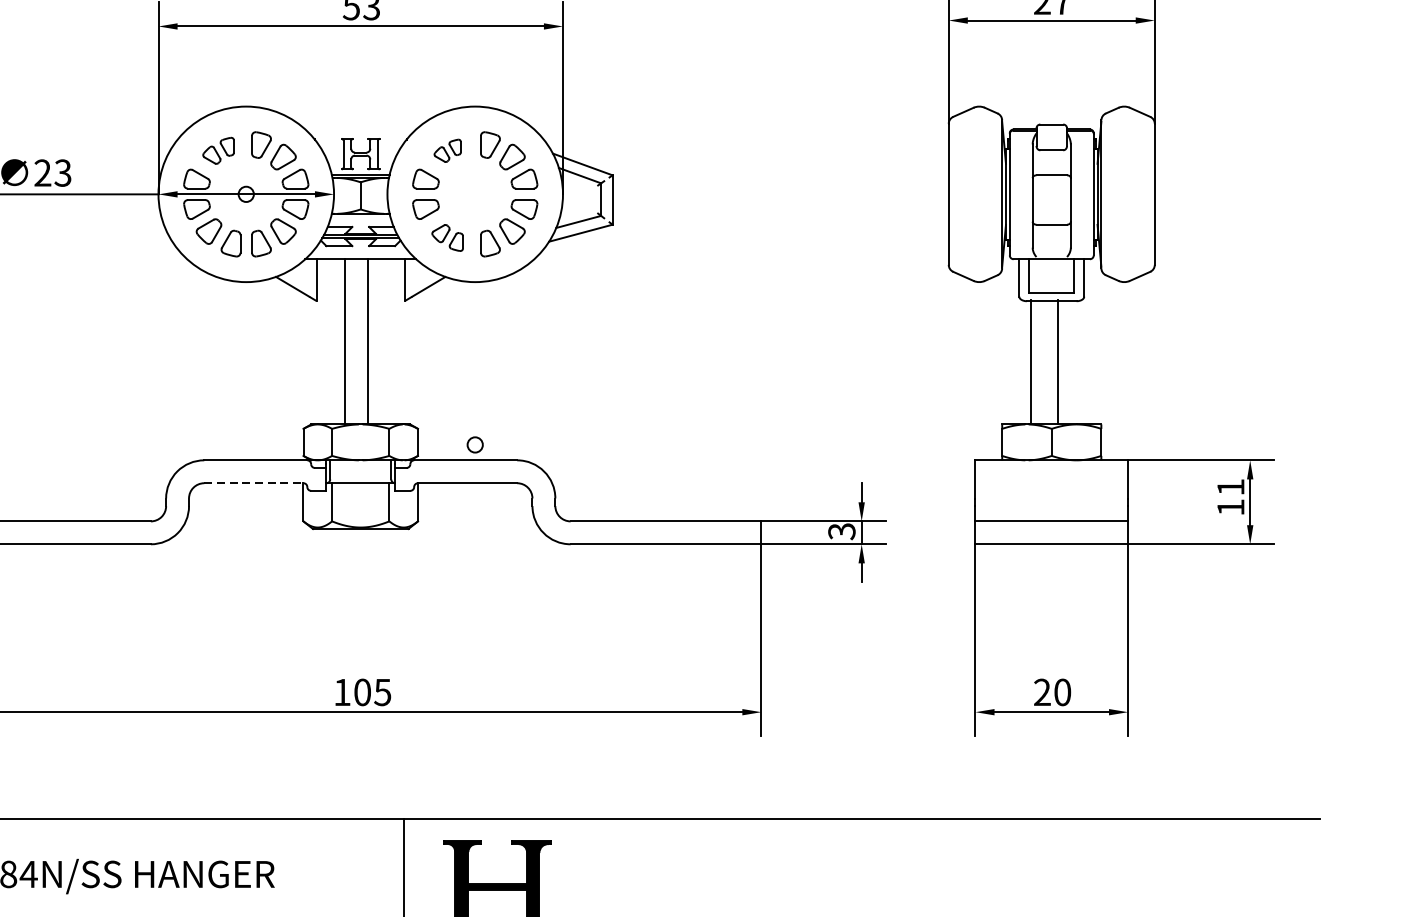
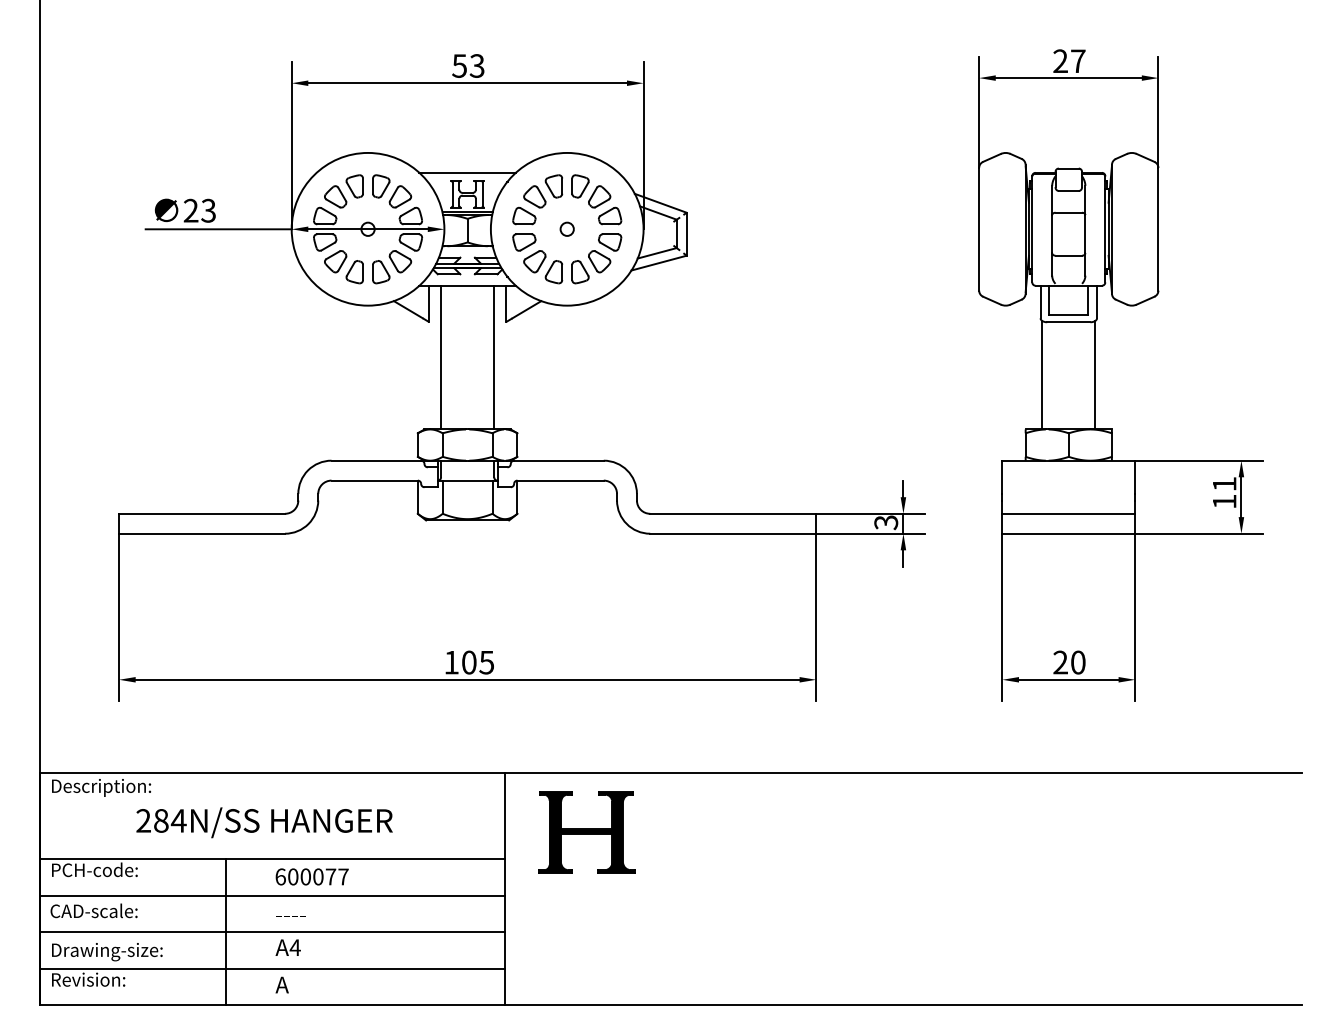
line: (360, 129) -> (467, 172), added
part: (218, 150) -> (343, 191), size x1.43
part: (447, 150) -> (543, 191), size x1.67
part: (447, 238) -> (543, 267), size x1.43
line: (345, 341) -> (494, 357), moved
line: (368, 341) -> (441, 357), moved
line: (1030, 361) -> (1095, 374), moved
line: (1058, 361) -> (1042, 374), moved
circle: (474, 444) -> (566, 228), moved
line: (254, 483) -> (375, 480), dashed -> solid

